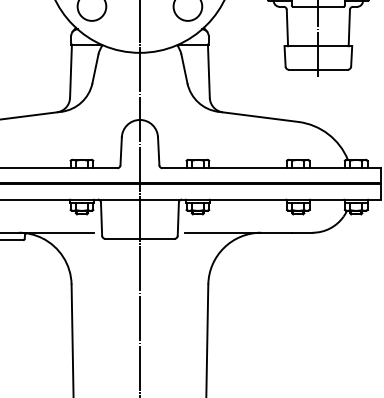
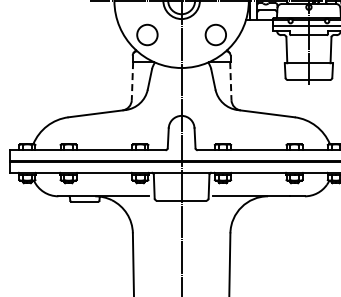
line: (71, 71) -> (132, 81), solid -> dashed
line: (208, 71) -> (230, 81), solid -> dashed

